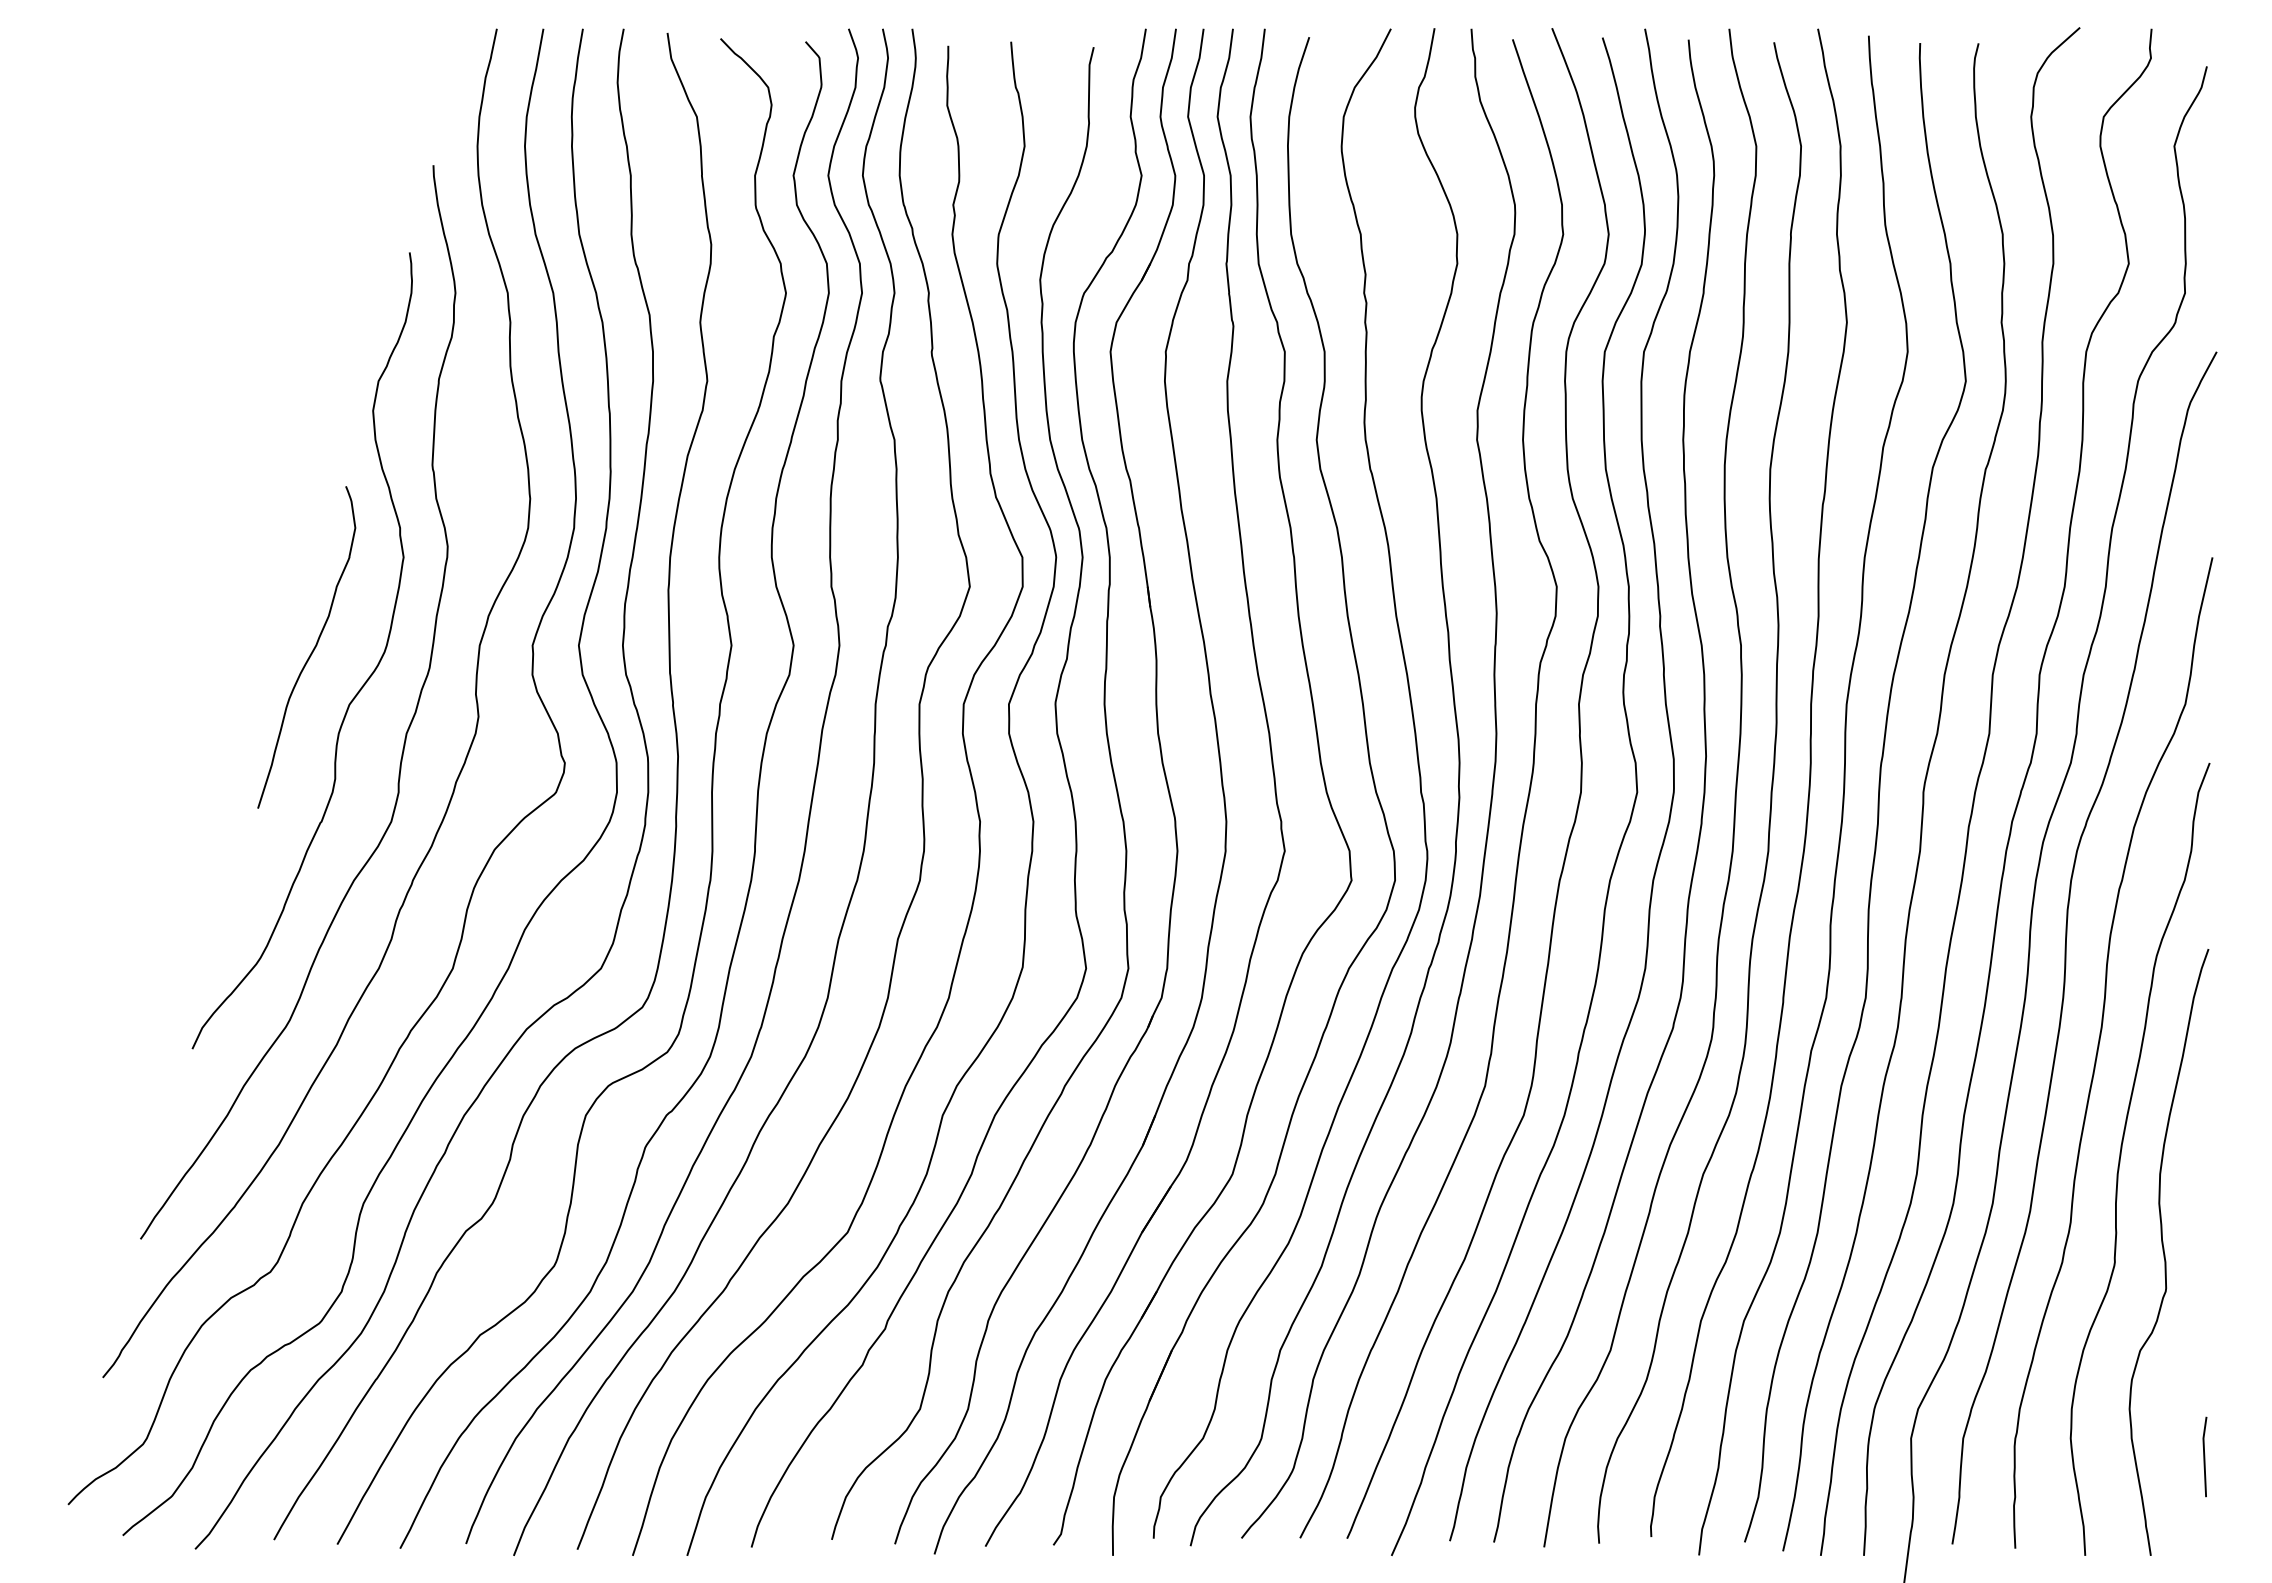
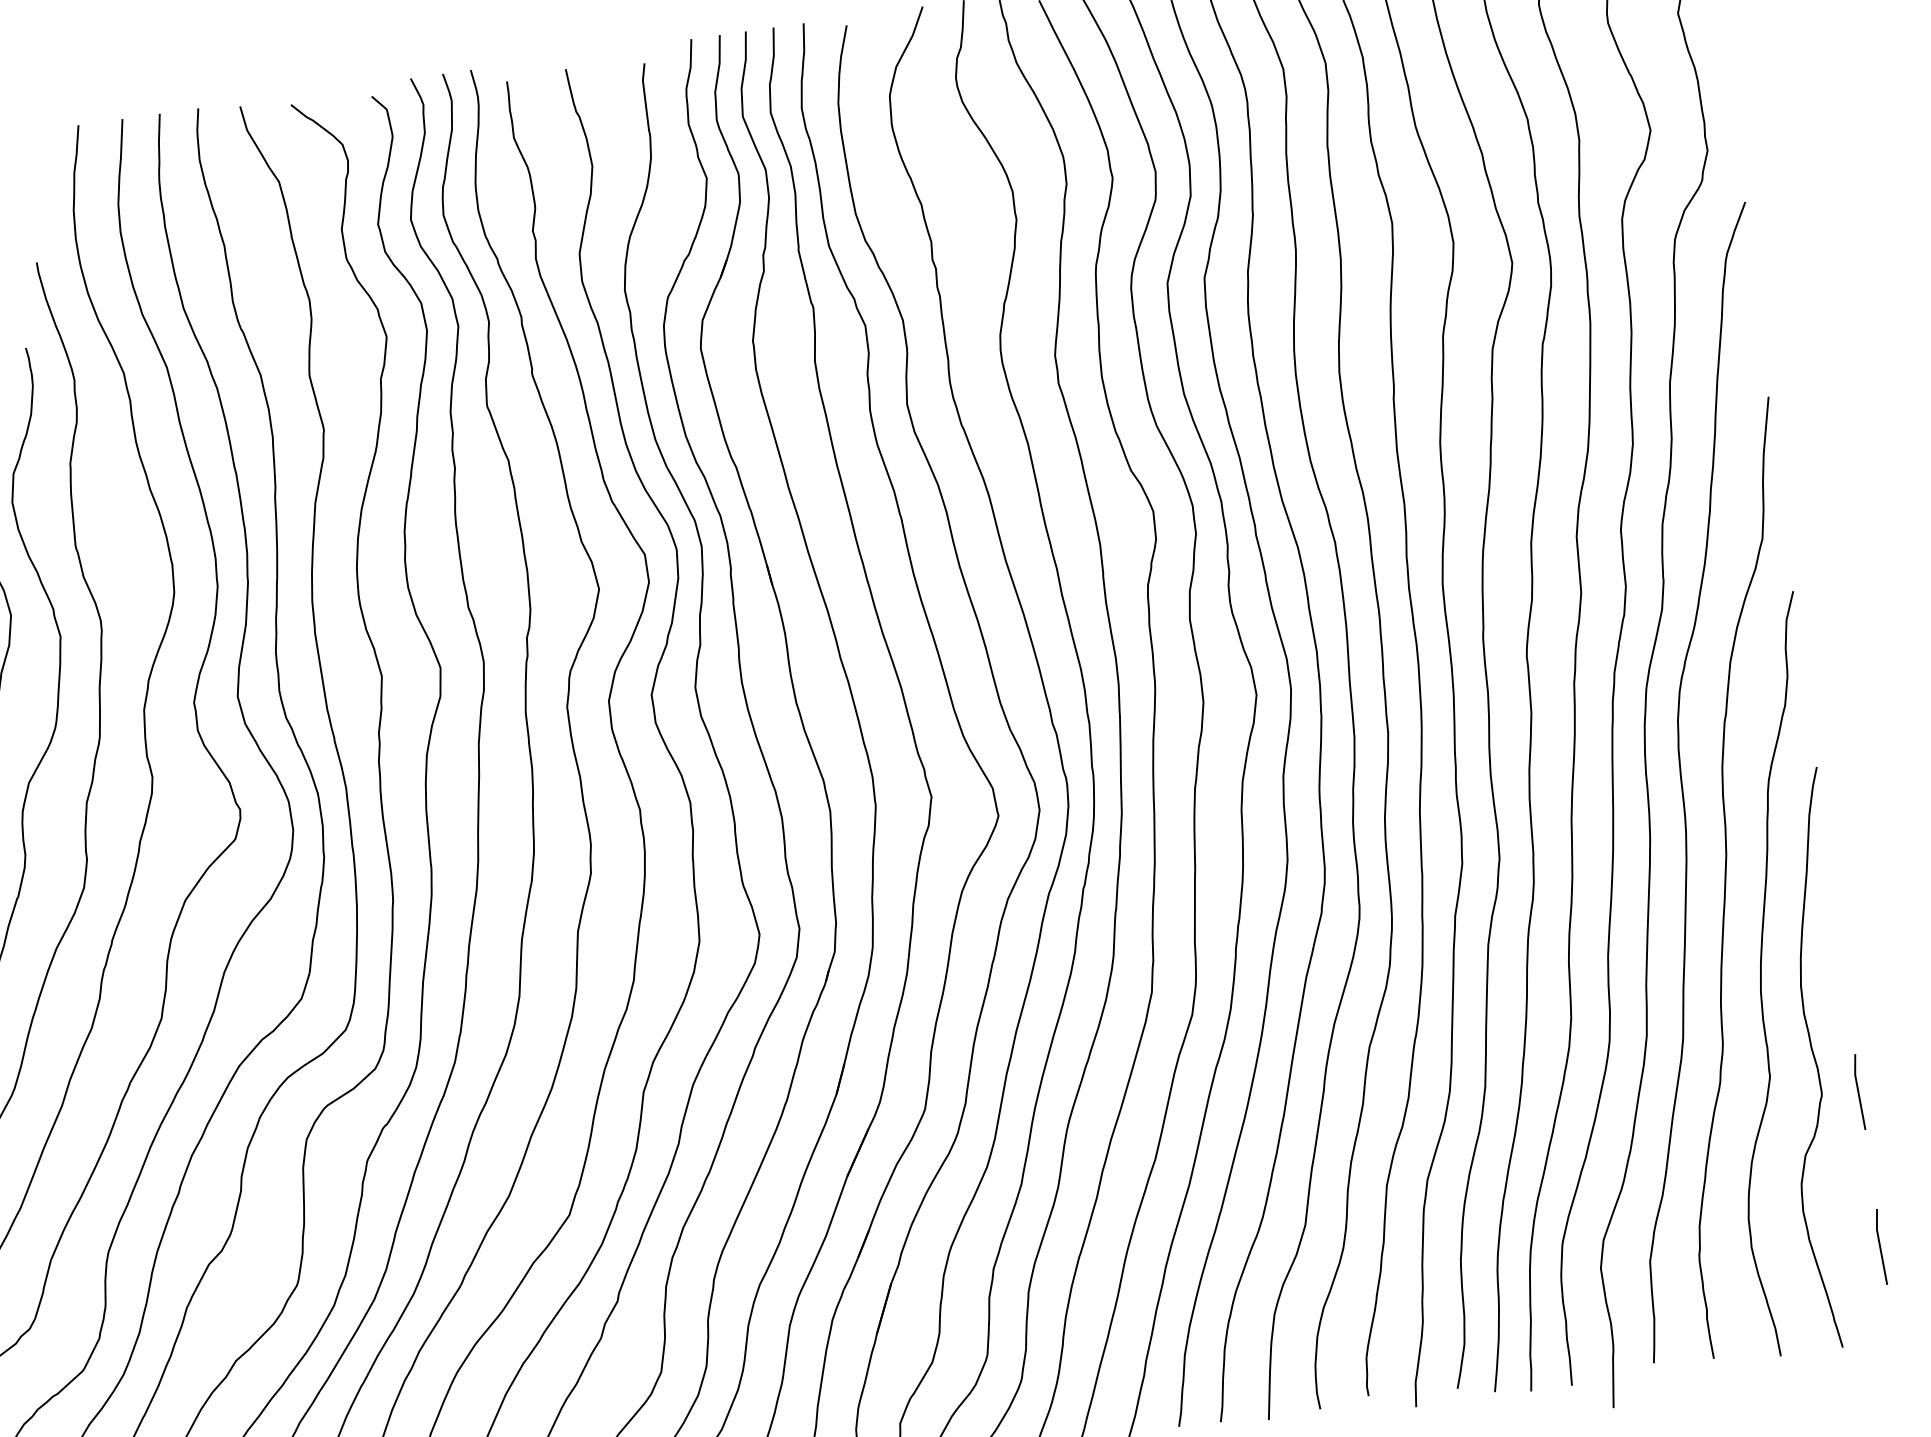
line: (2204, 1292) -> (1858, 1091), added

